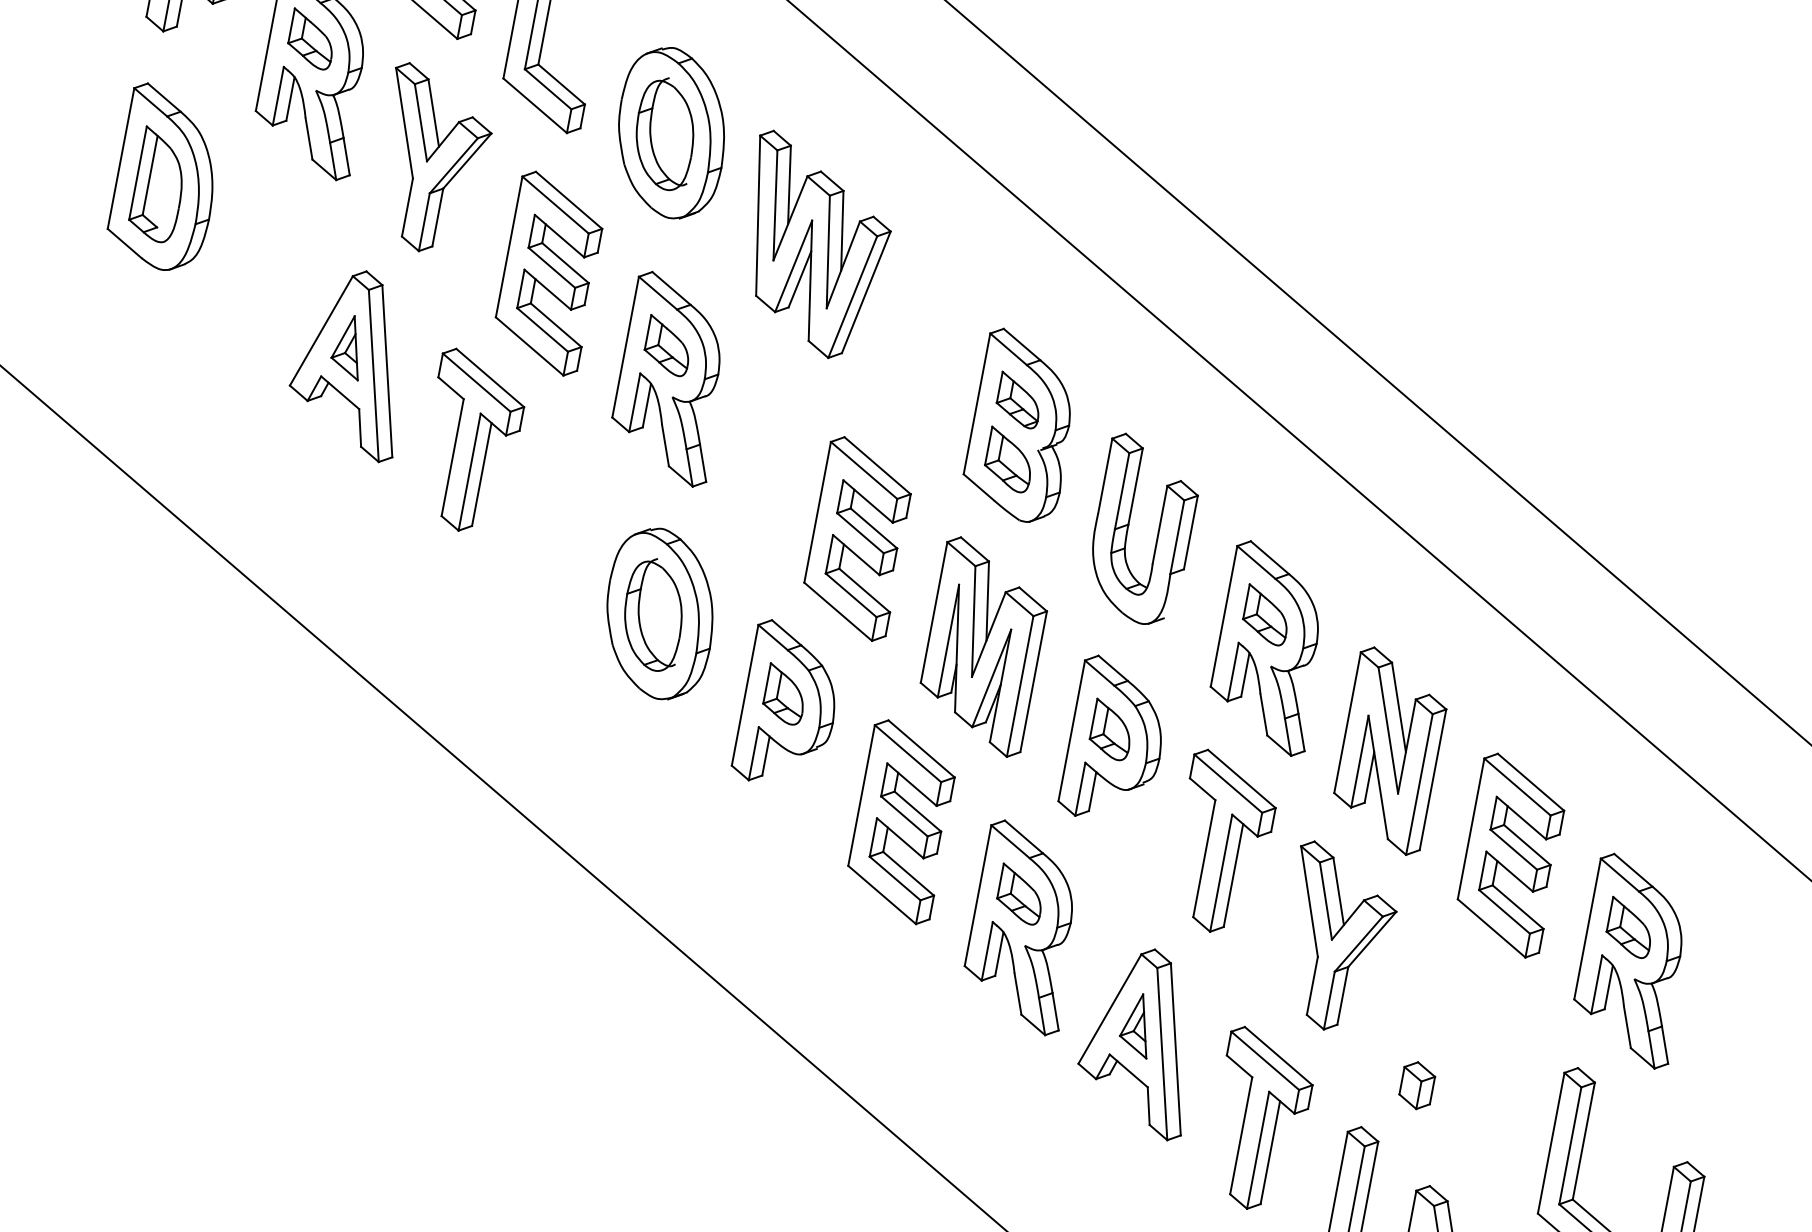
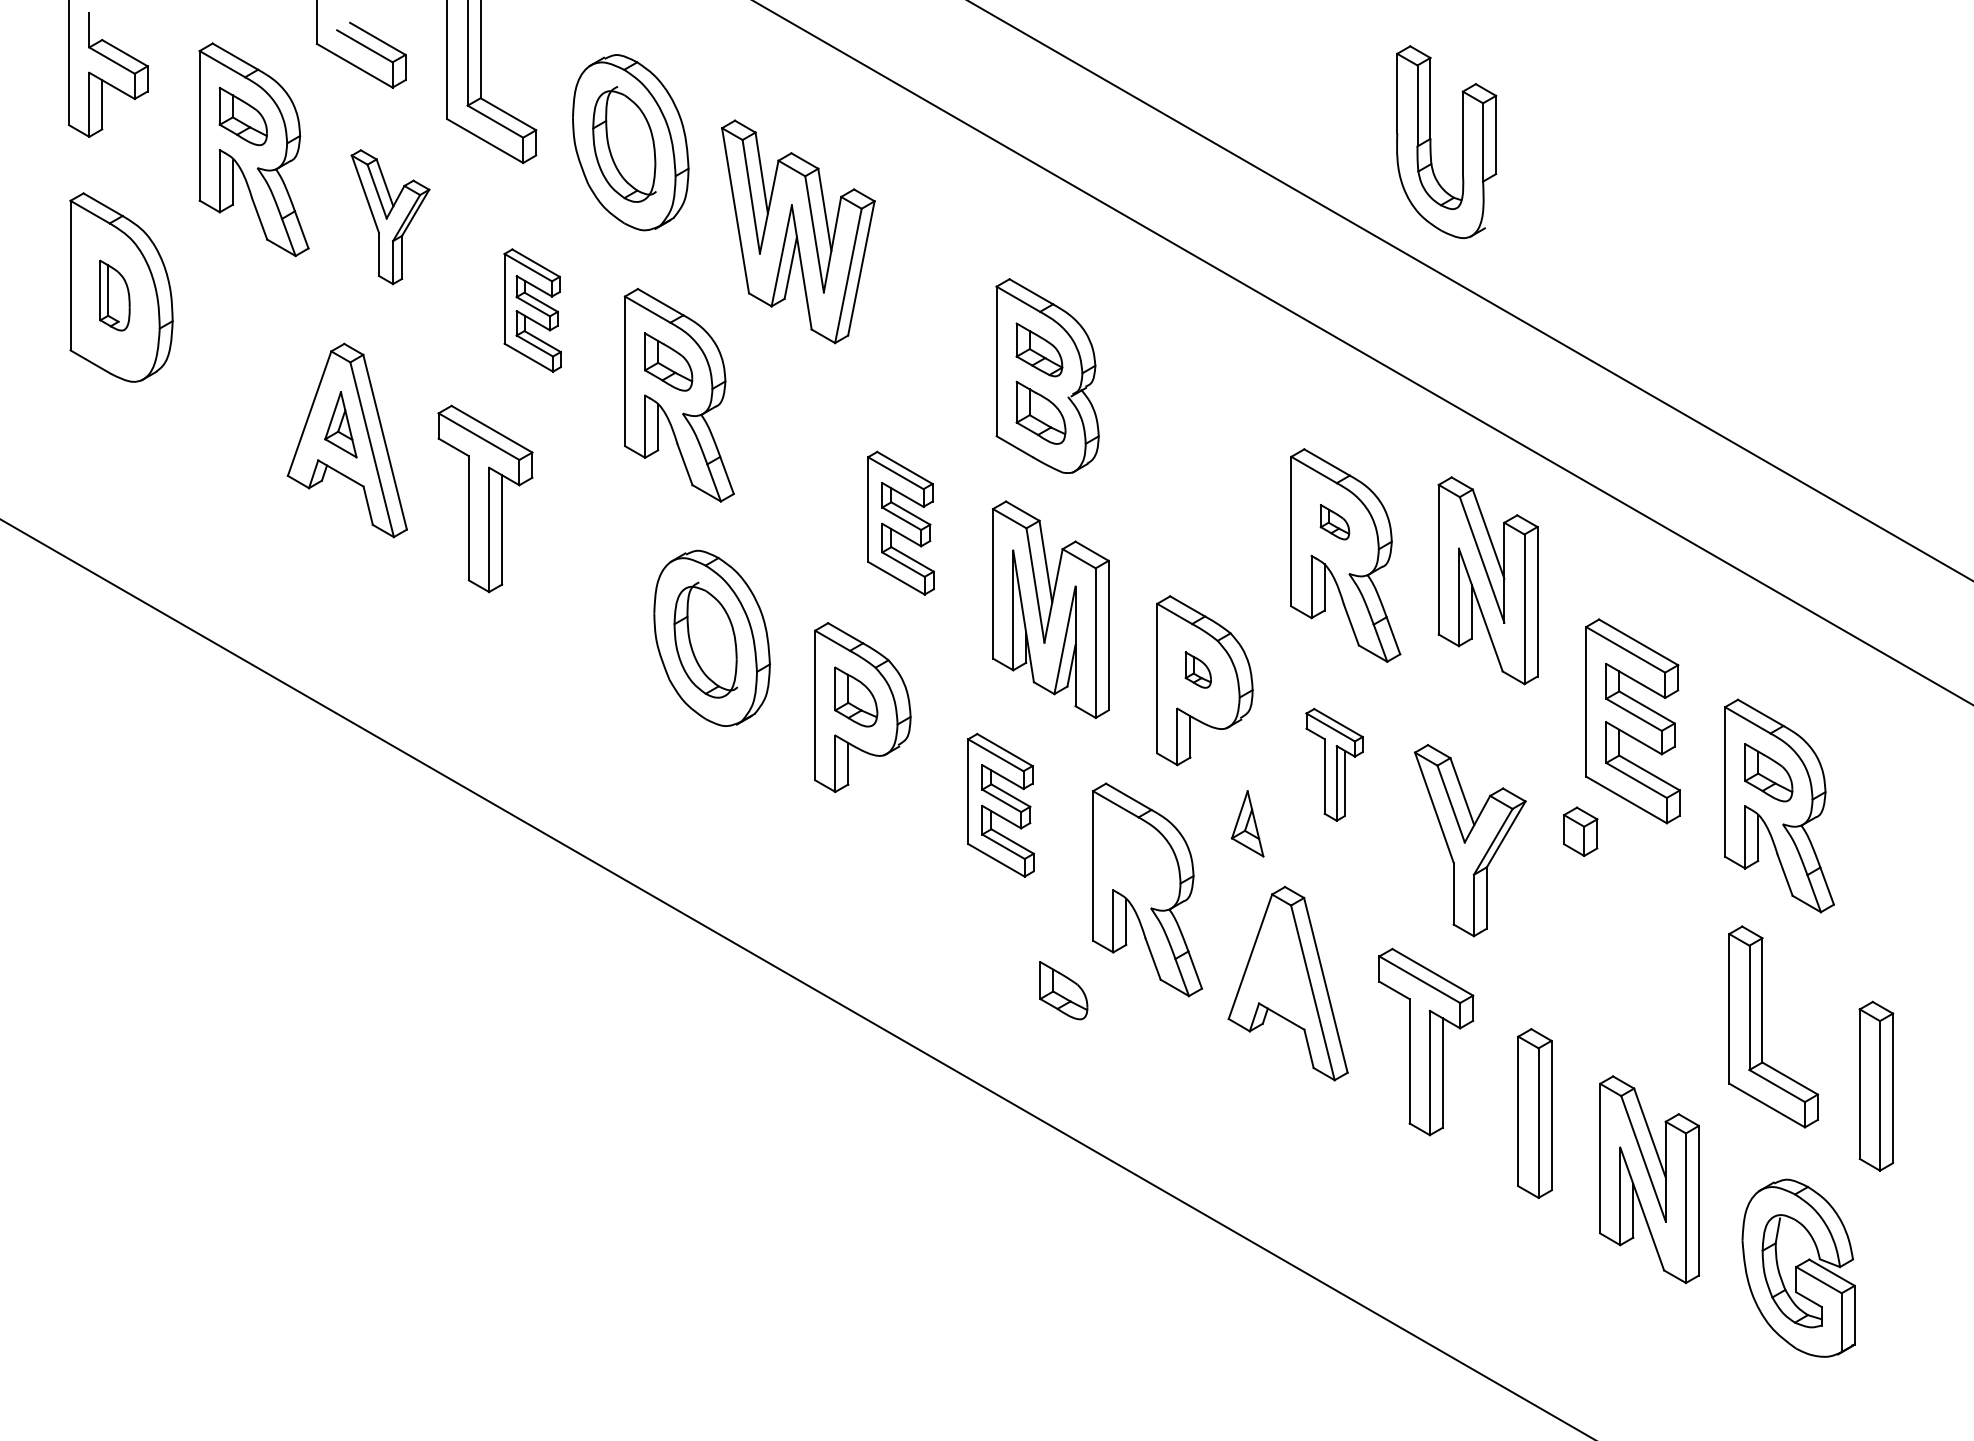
part: (432, 159) -> (390, 216), size x0.7
part: (158, 185) -> (114, 295), size x0.6
part: (549, 273) -> (532, 310), size x0.6
part: (1128, 527) -> (1431, 141), moved
part: (857, 539) -> (900, 523), size x0.7
part: (1266, 614) -> (1334, 521), size x0.6
part: (1112, 729) -> (1198, 669), size x0.6
part: (1389, 750) -> (1487, 580), moved
part: (901, 822) -> (1000, 805), size x0.7
part: (1223, 843) -> (1334, 764), size x0.6
part: (1020, 894) -> (1063, 990), moved
part: (1137, 1024) -> (1247, 823), moved
part: (1417, 1085) -> (1580, 831), moved

